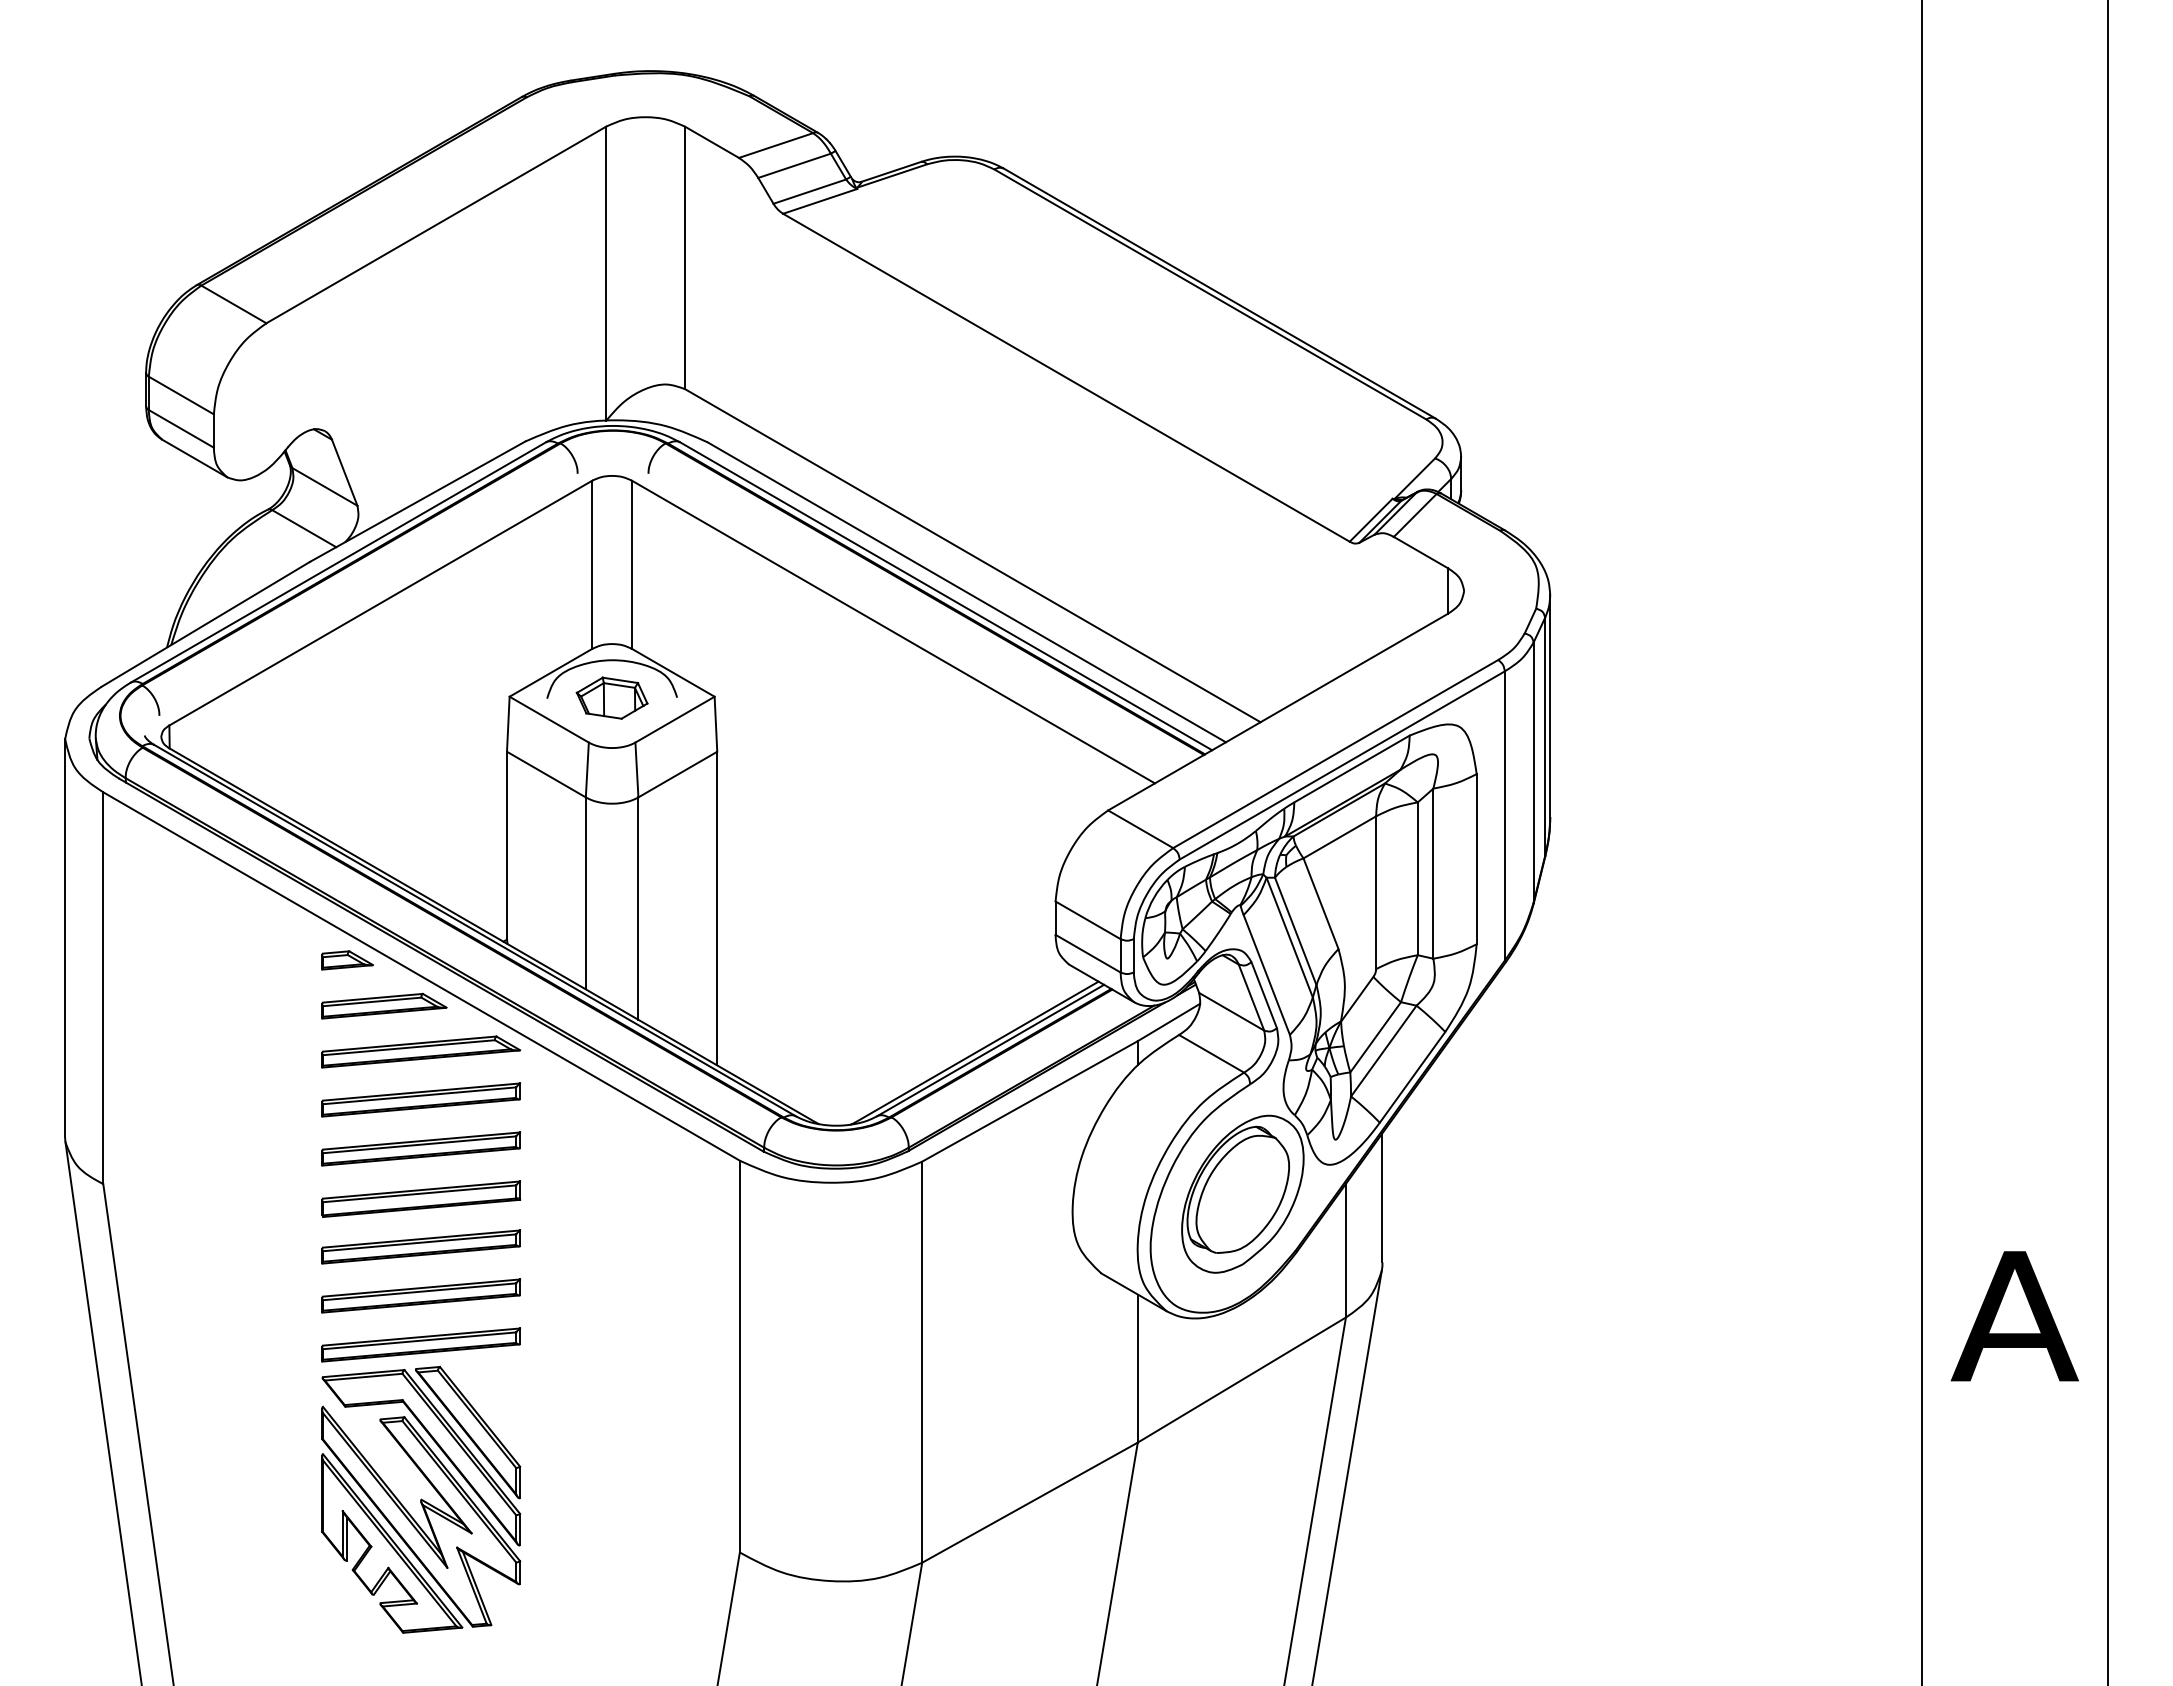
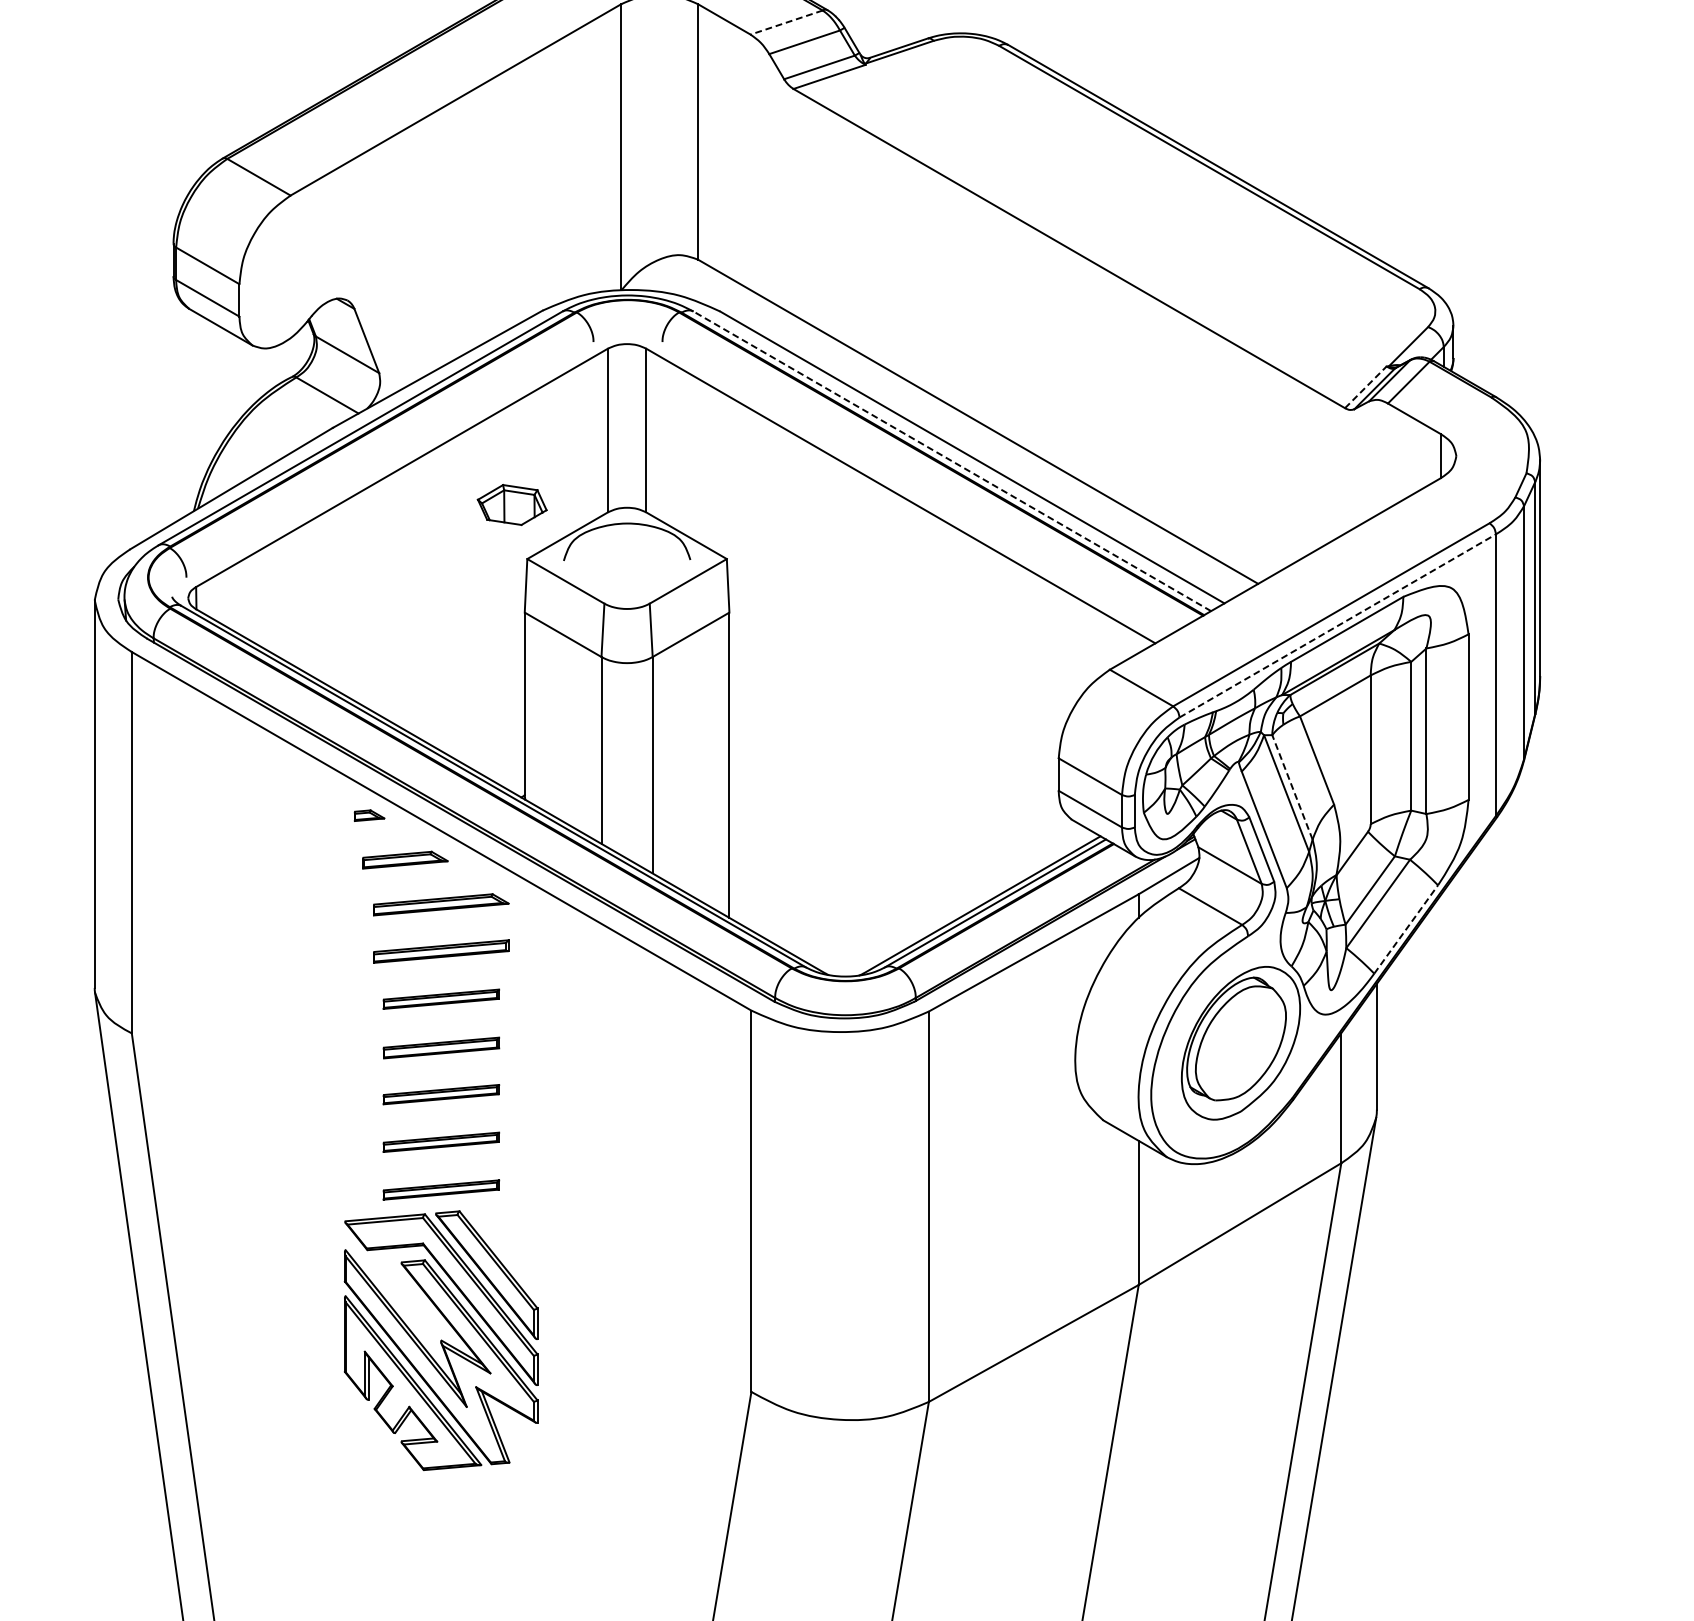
line: (775, 145) -> (786, 22), solid -> dashed
line: (1371, 519) -> (1366, 386), solid -> dashed
line: (945, 596) -> (951, 461), solid -> dashed
part: (611, 697) -> (511, 504), moved
line: (1342, 765) -> (1337, 625), solid -> dashed
line: (1295, 931) -> (1292, 787), solid -> dashed
part: (347, 960) -> (369, 815), size x0.6
part: (384, 1005) -> (405, 859), size x0.7
part: (421, 1051) -> (441, 904), size x0.7
line: (1412, 1077) -> (1406, 929), solid -> dashed
part: (421, 1099) -> (441, 951), size x0.7
part: (421, 1148) -> (441, 998), size x0.6
part: (421, 1198) -> (441, 1047), size x0.6
part: (421, 1246) -> (441, 1094), size x0.6
part: (421, 1295) -> (441, 1141), size x0.6
part: (421, 1344) -> (441, 1189), size x0.6

